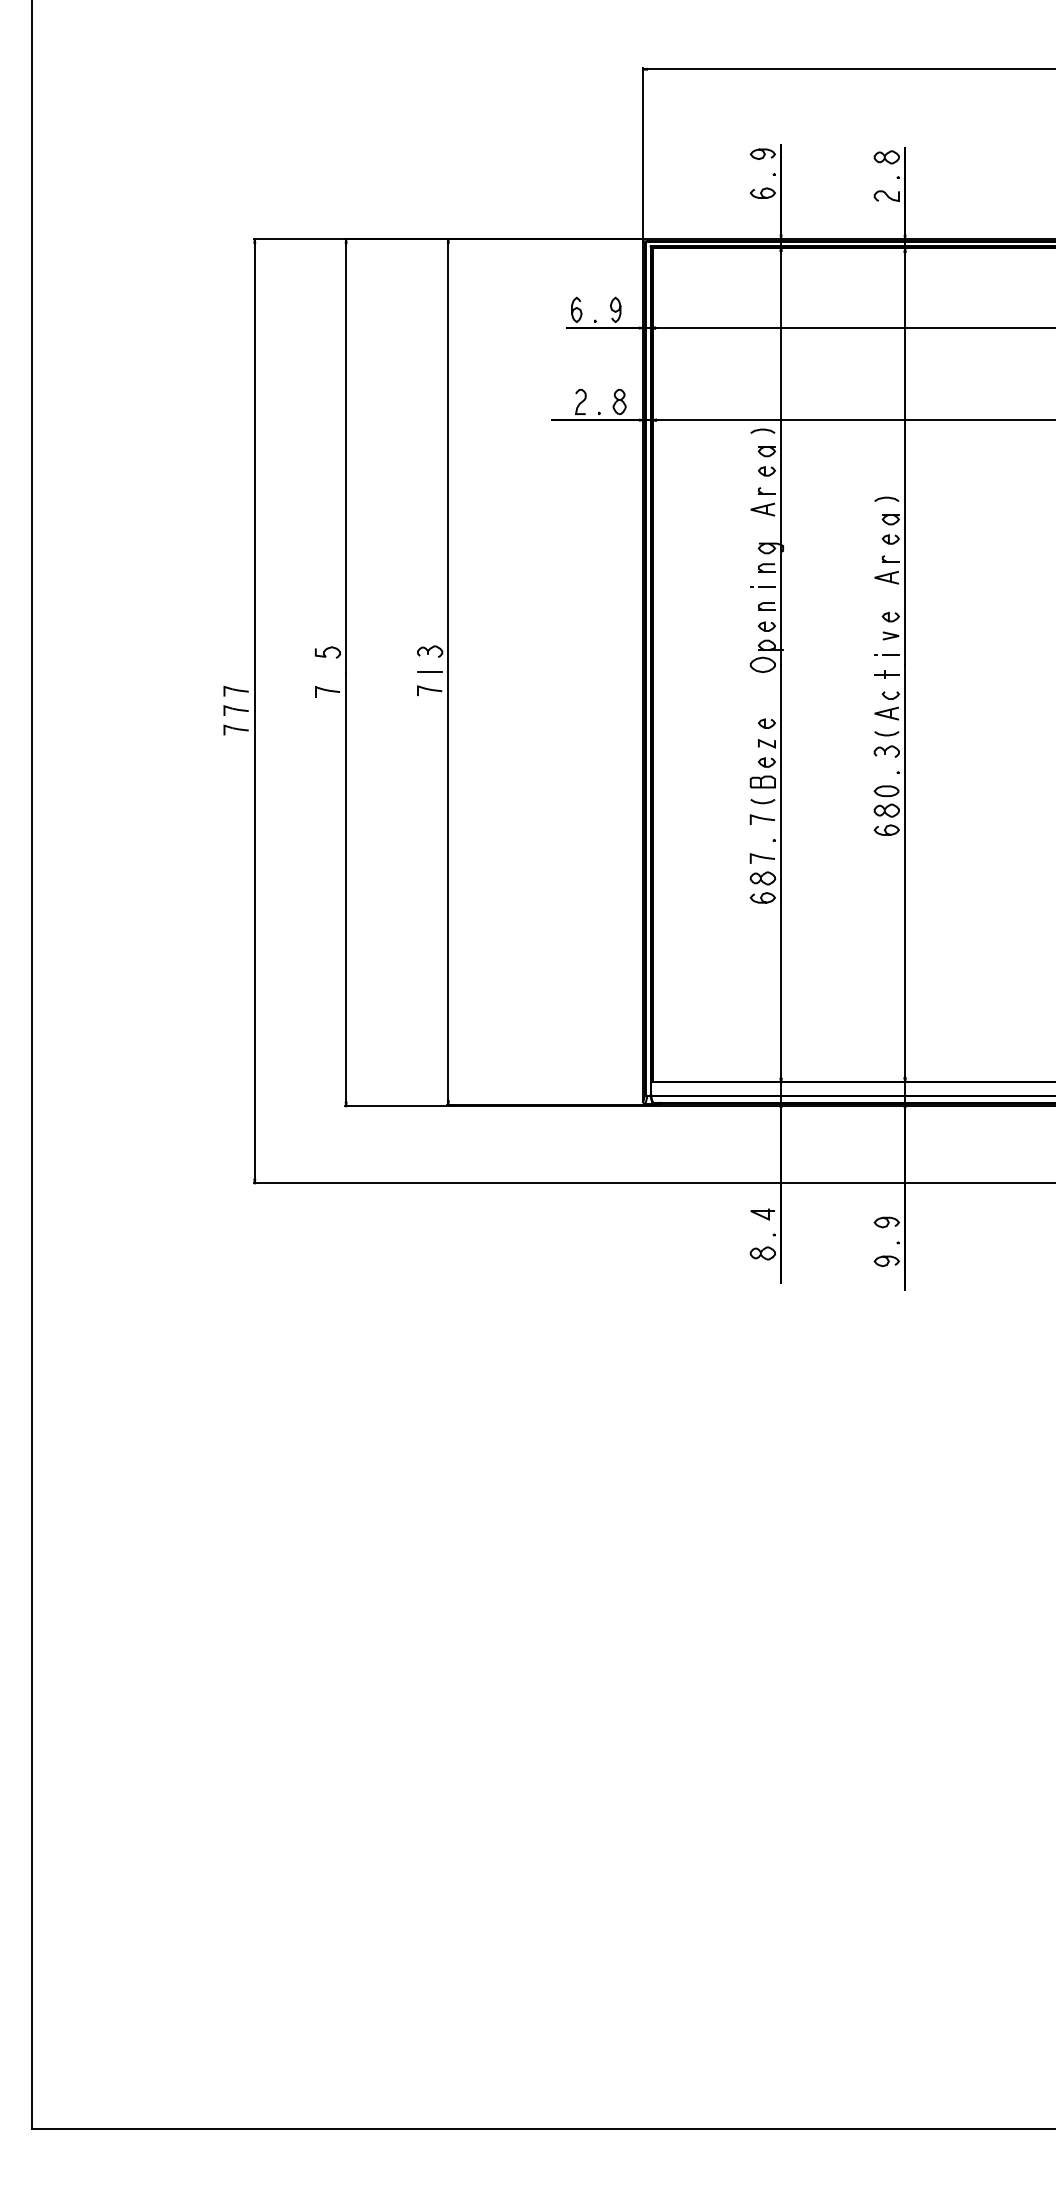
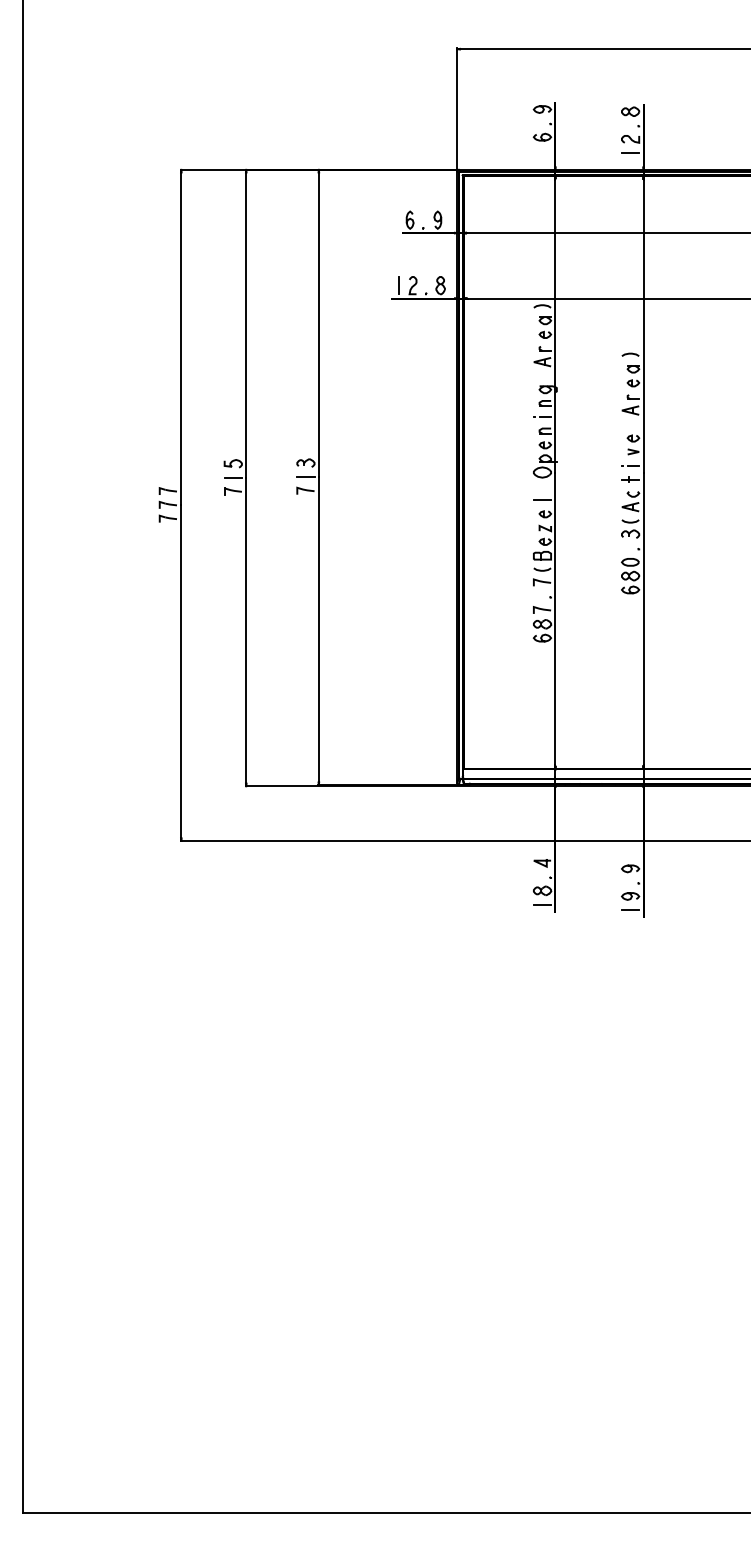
line: (886, 215) -> (630, 153), added
line: (561, 401) -> (399, 285), added
line: (327, 672) -> (232, 477), added
line: (762, 703) -> (542, 499), added
line: (762, 1272) -> (542, 904), added
line: (886, 1280) -> (630, 910), added

